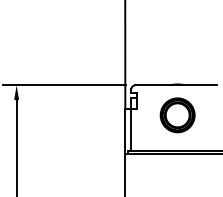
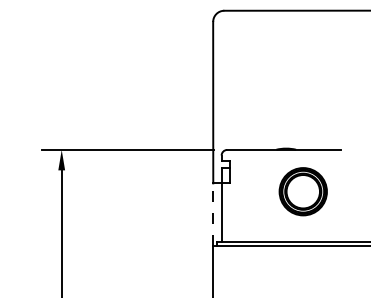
part: (177, 115) -> (302, 191), moved
line: (125, 131) -> (213, 214), solid -> dashed

